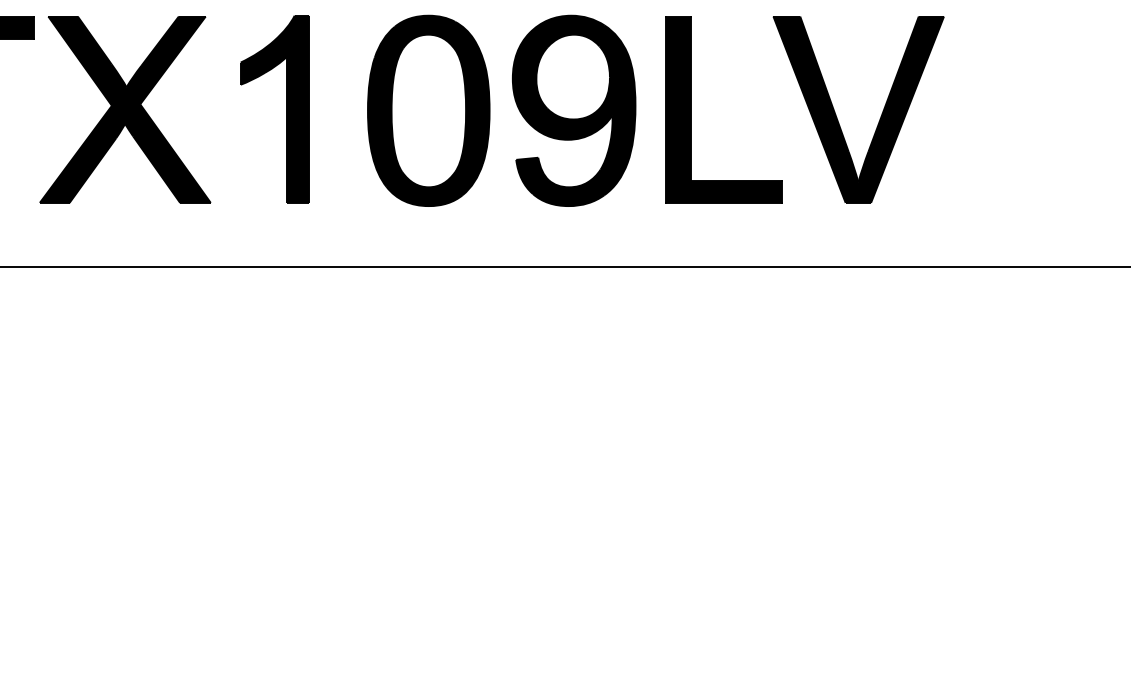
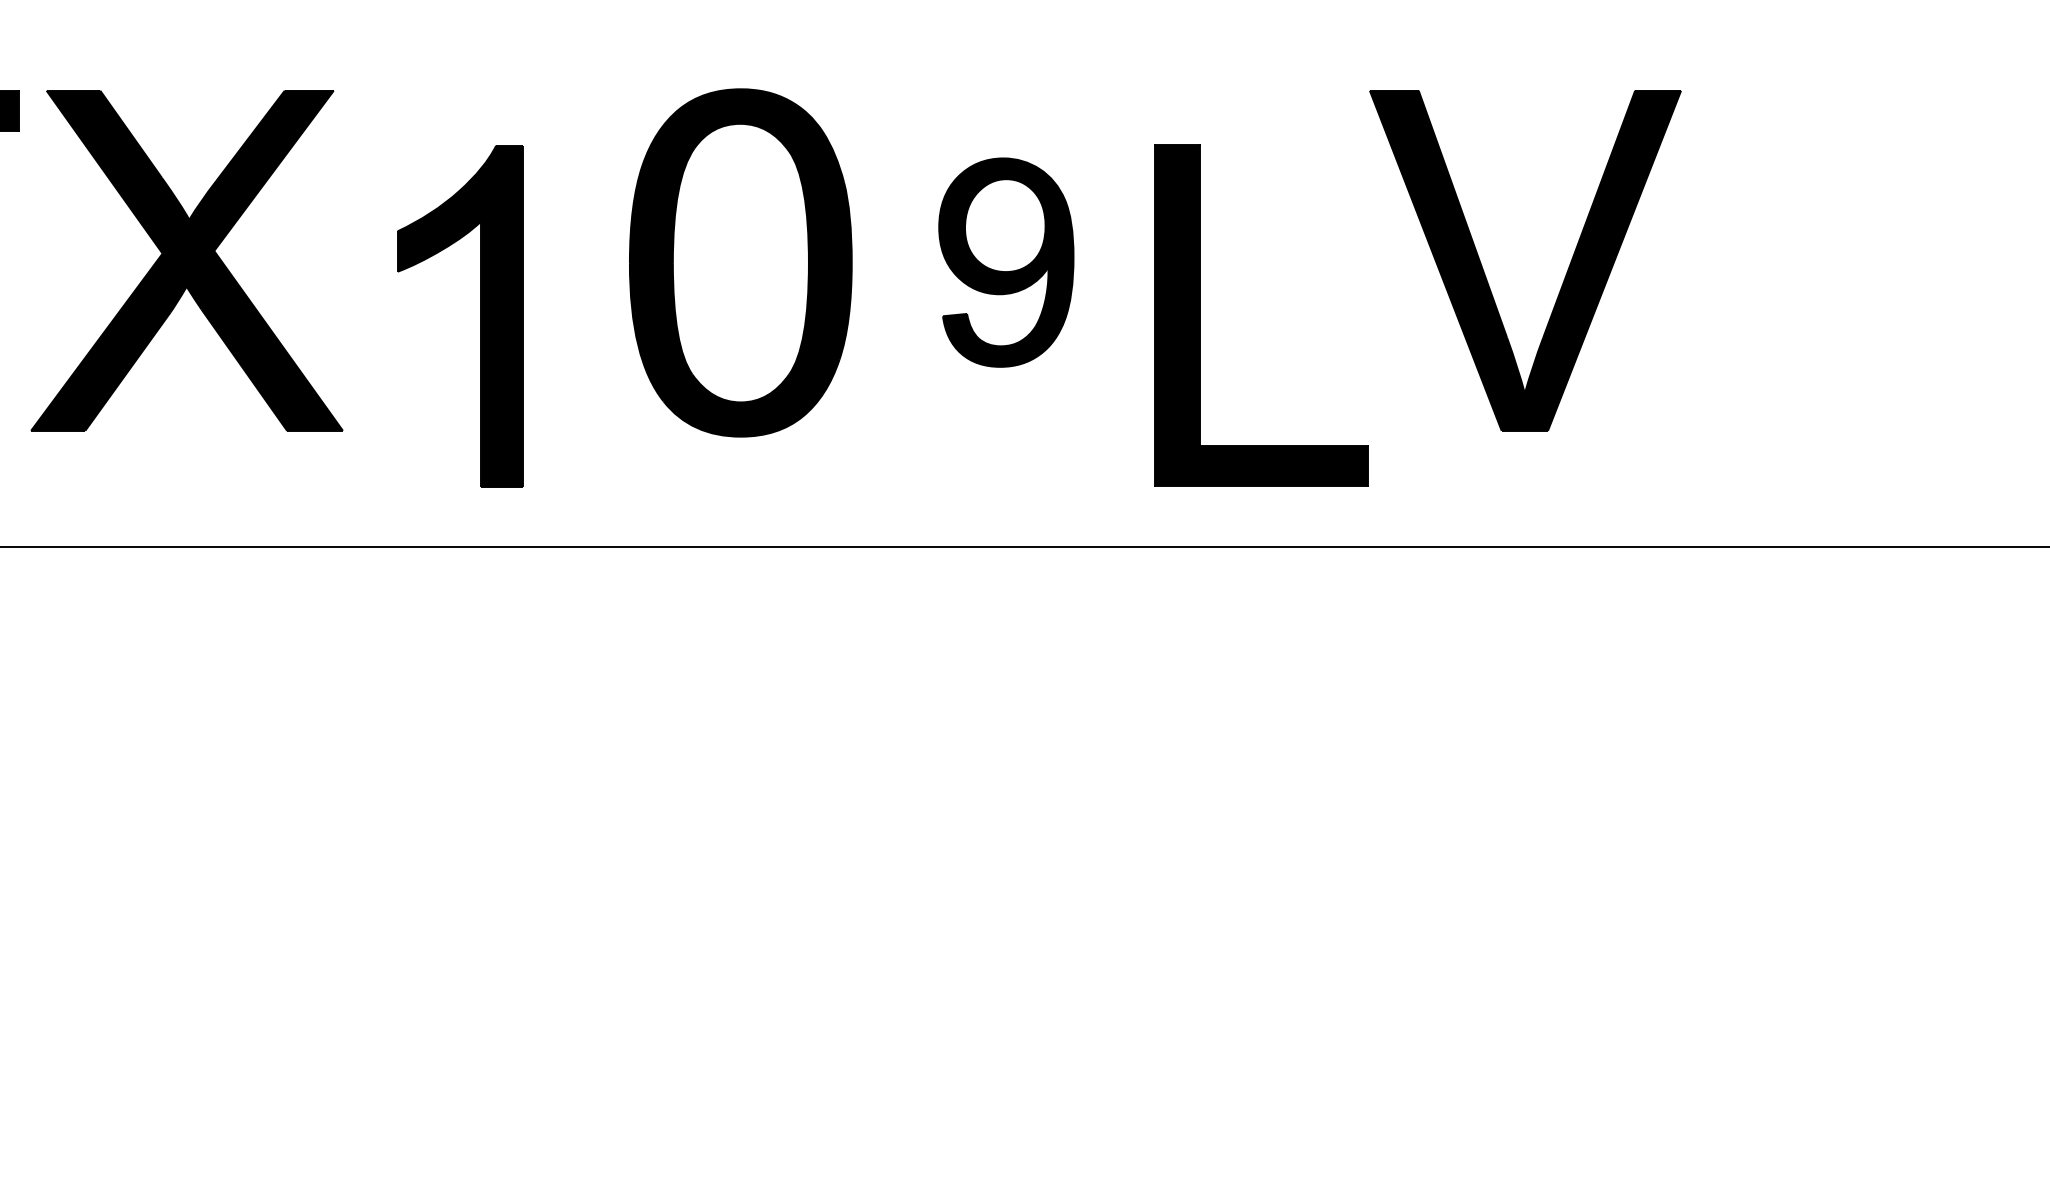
part: (286, 109) -> (481, 316), moved
part: (691, 109) -> (1202, 315), moved
part: (574, 110) -> (1006, 262), size x0.6

